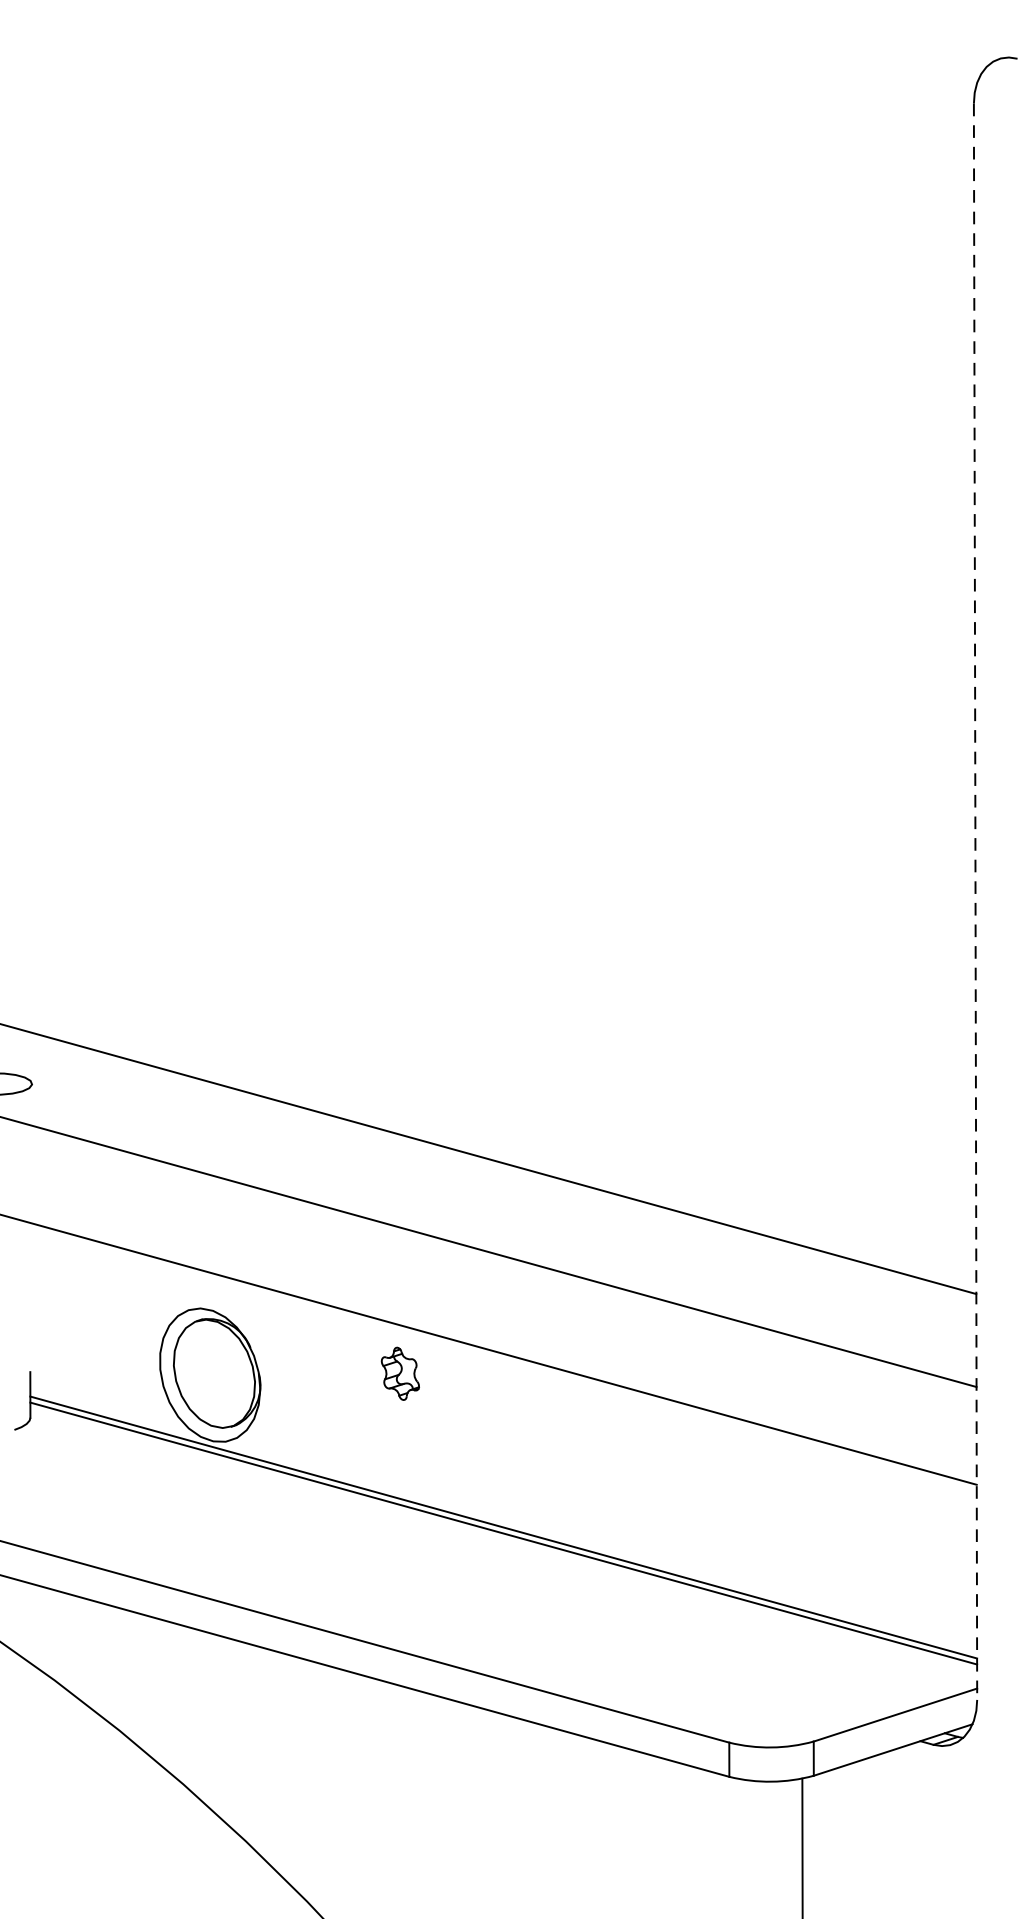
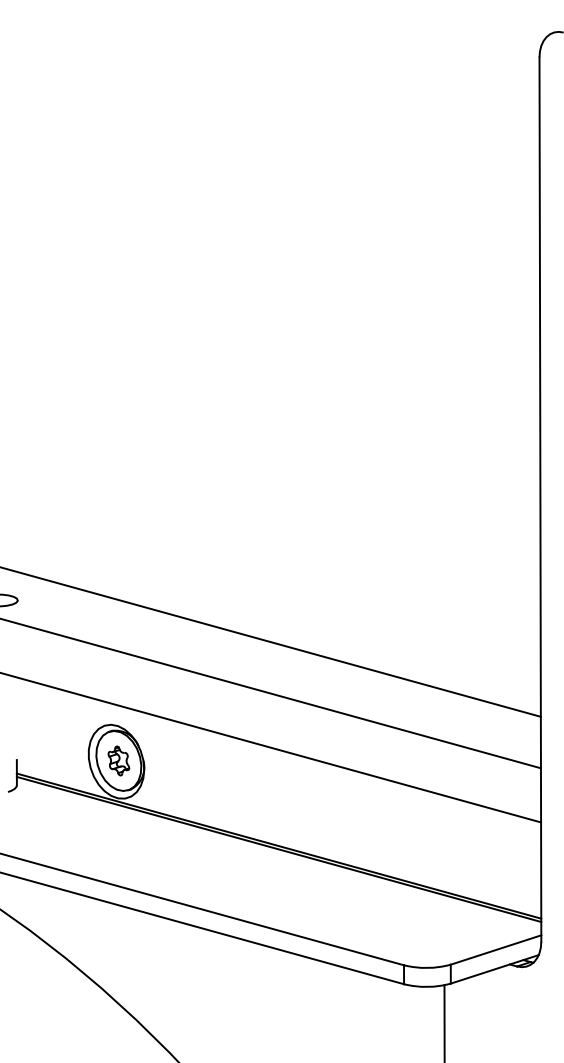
line: (975, 903) -> (540, 500), dashed -> solid
part: (399, 1372) -> (118, 760), moved

